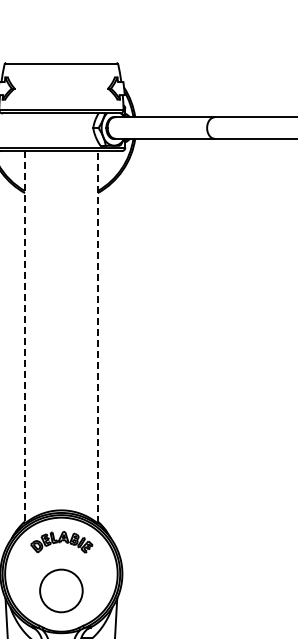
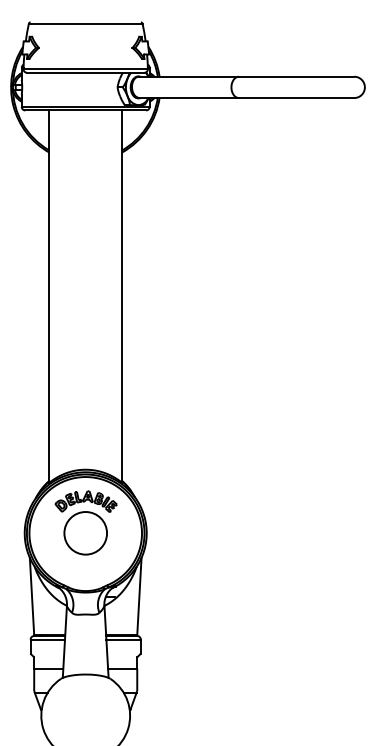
line: (98, 337) -> (122, 296), dashed -> solid
line: (25, 338) -> (49, 297), dashed -> solid
circle: (61, 591) -> (85, 533), moved

